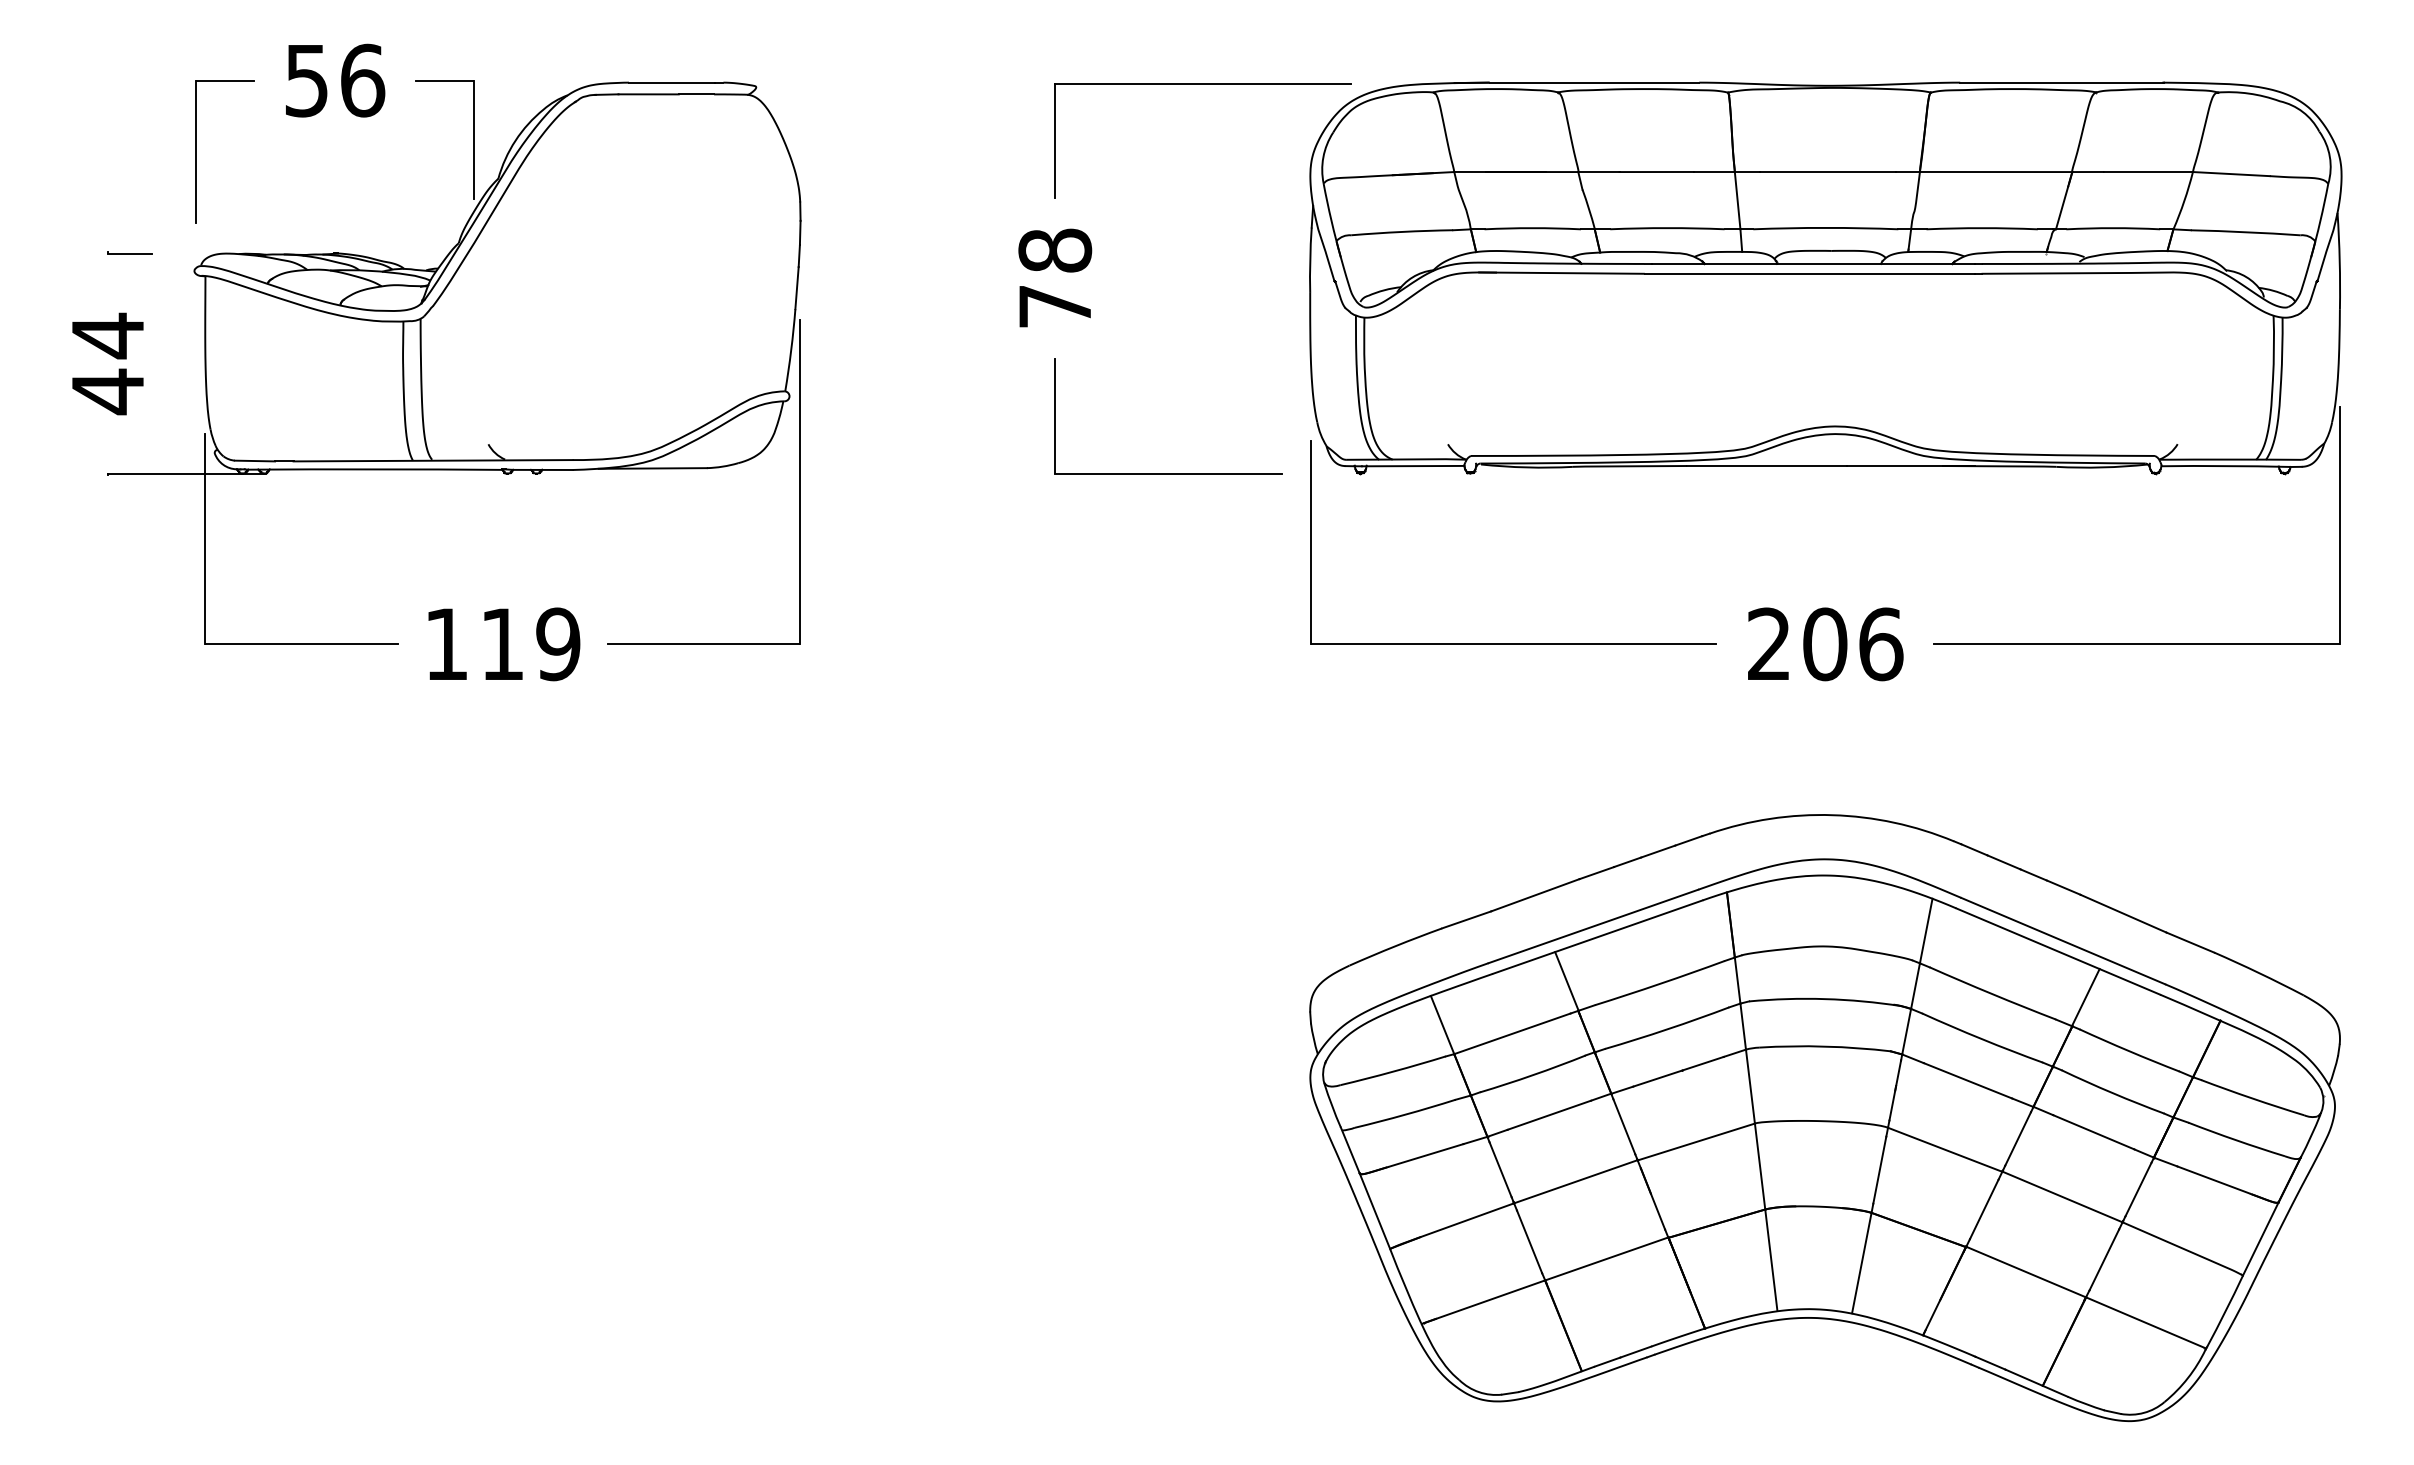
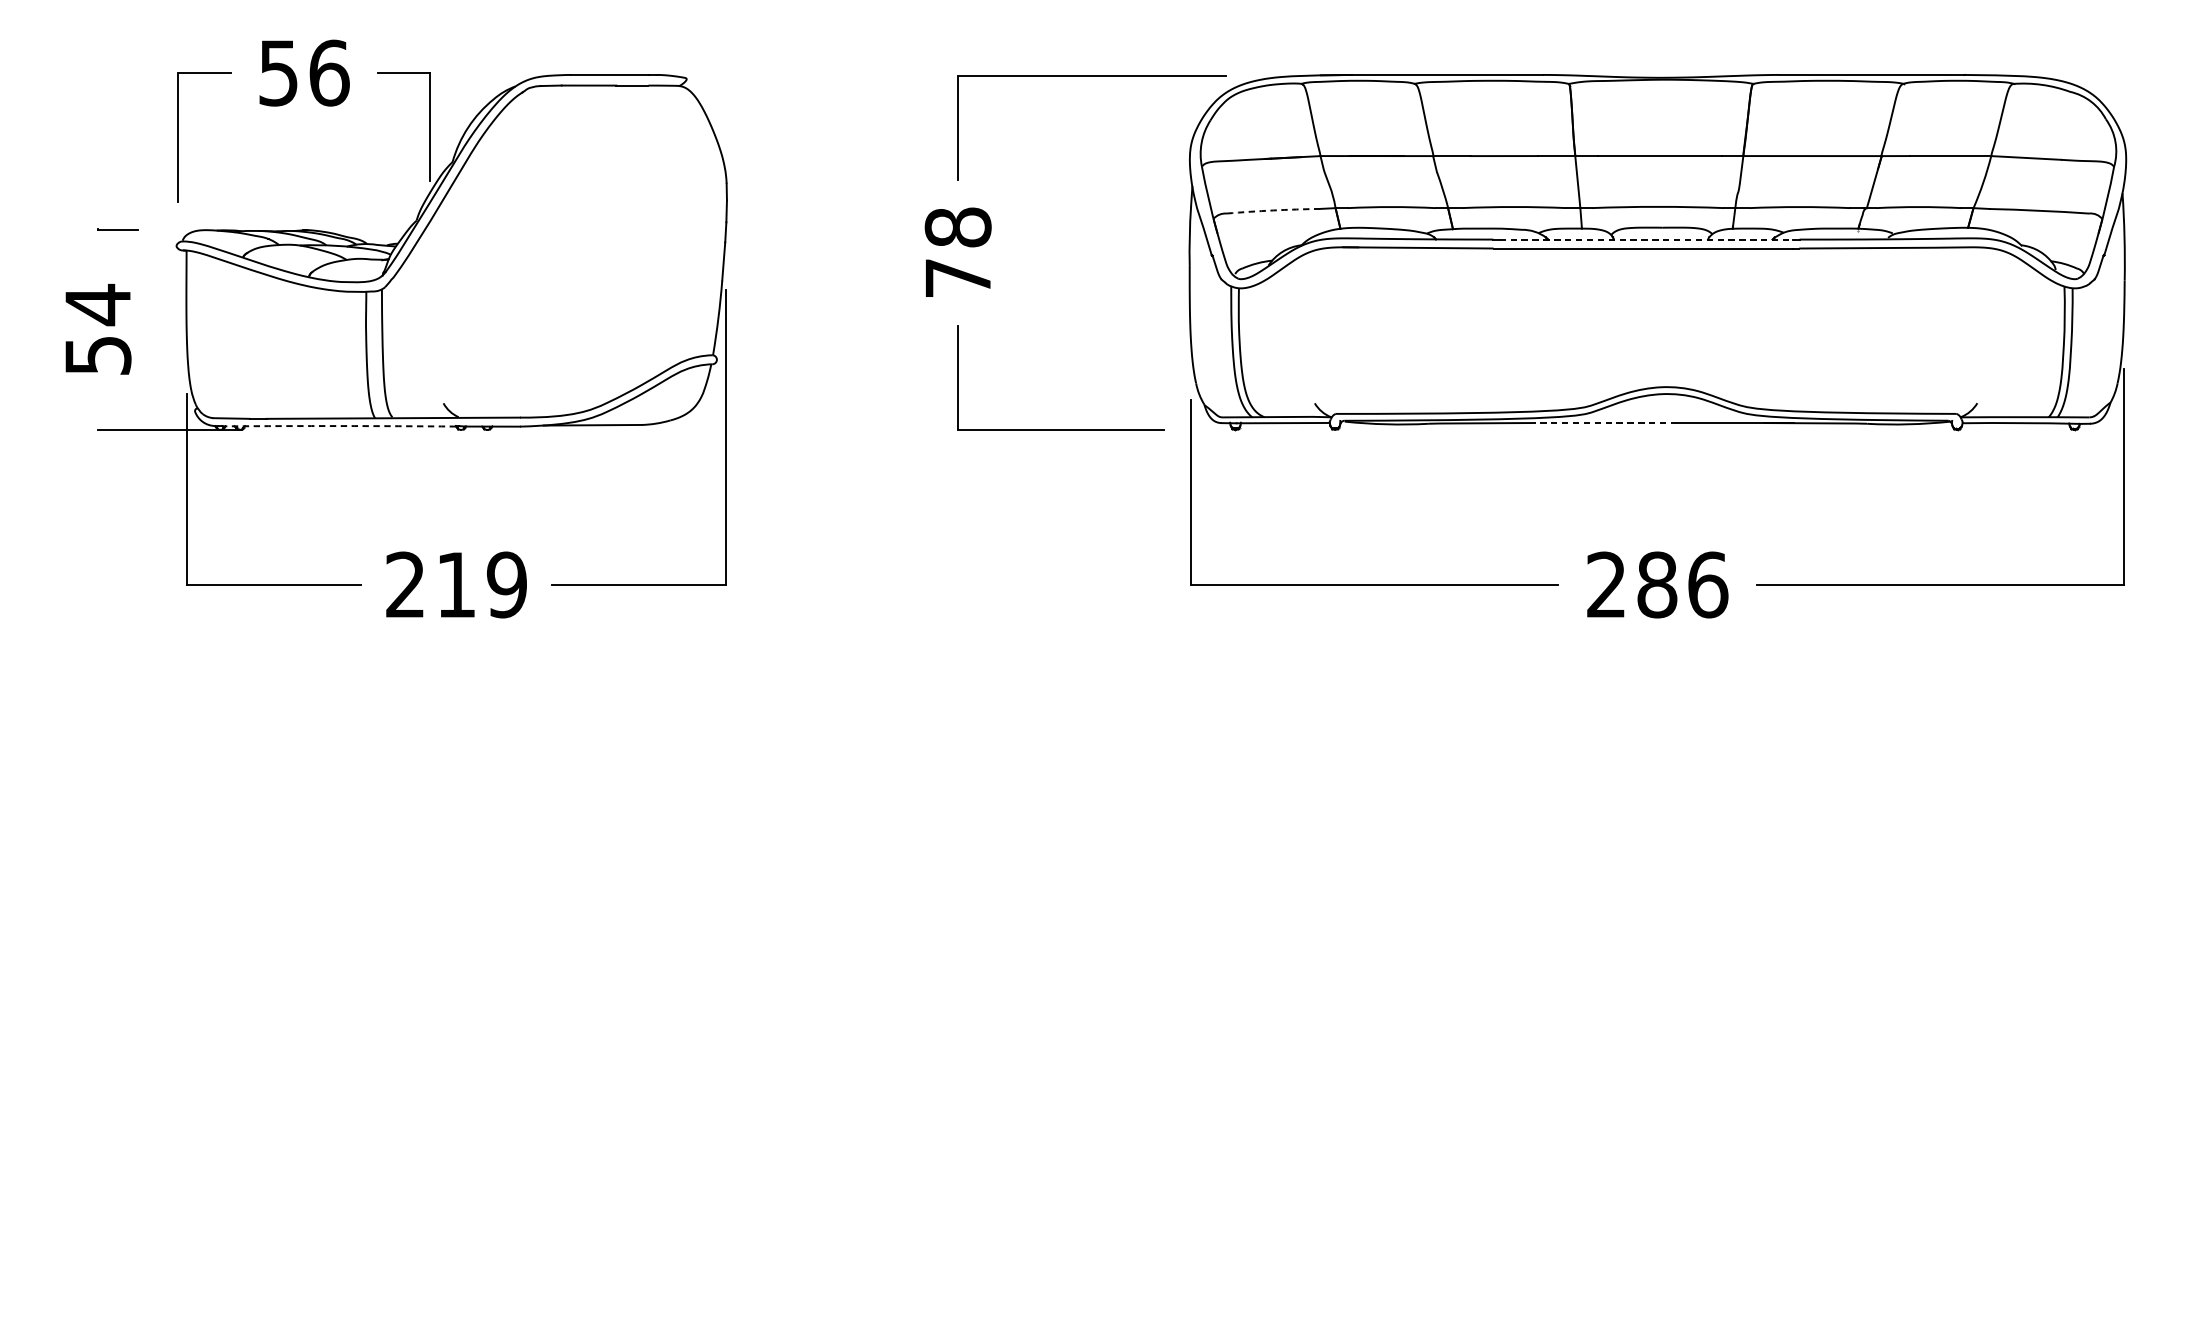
arc: (1402, 231) -> (1273, 210), solid -> dashed
line: (1813, 263) -> (1646, 239), solid -> dashed
text: (108, 391) -> (98, 355), 44 -> 54
line: (1767, 466) -> (1604, 423), solid -> dashed
arc: (374, 469) -> (340, 426), solid -> dashed
text: (445, 643) -> (404, 584), 119 -> 219
text: (1825, 644) -> (1657, 585), 206 -> 286
part: (1824, 1118) -> (1656, 1015), removed

